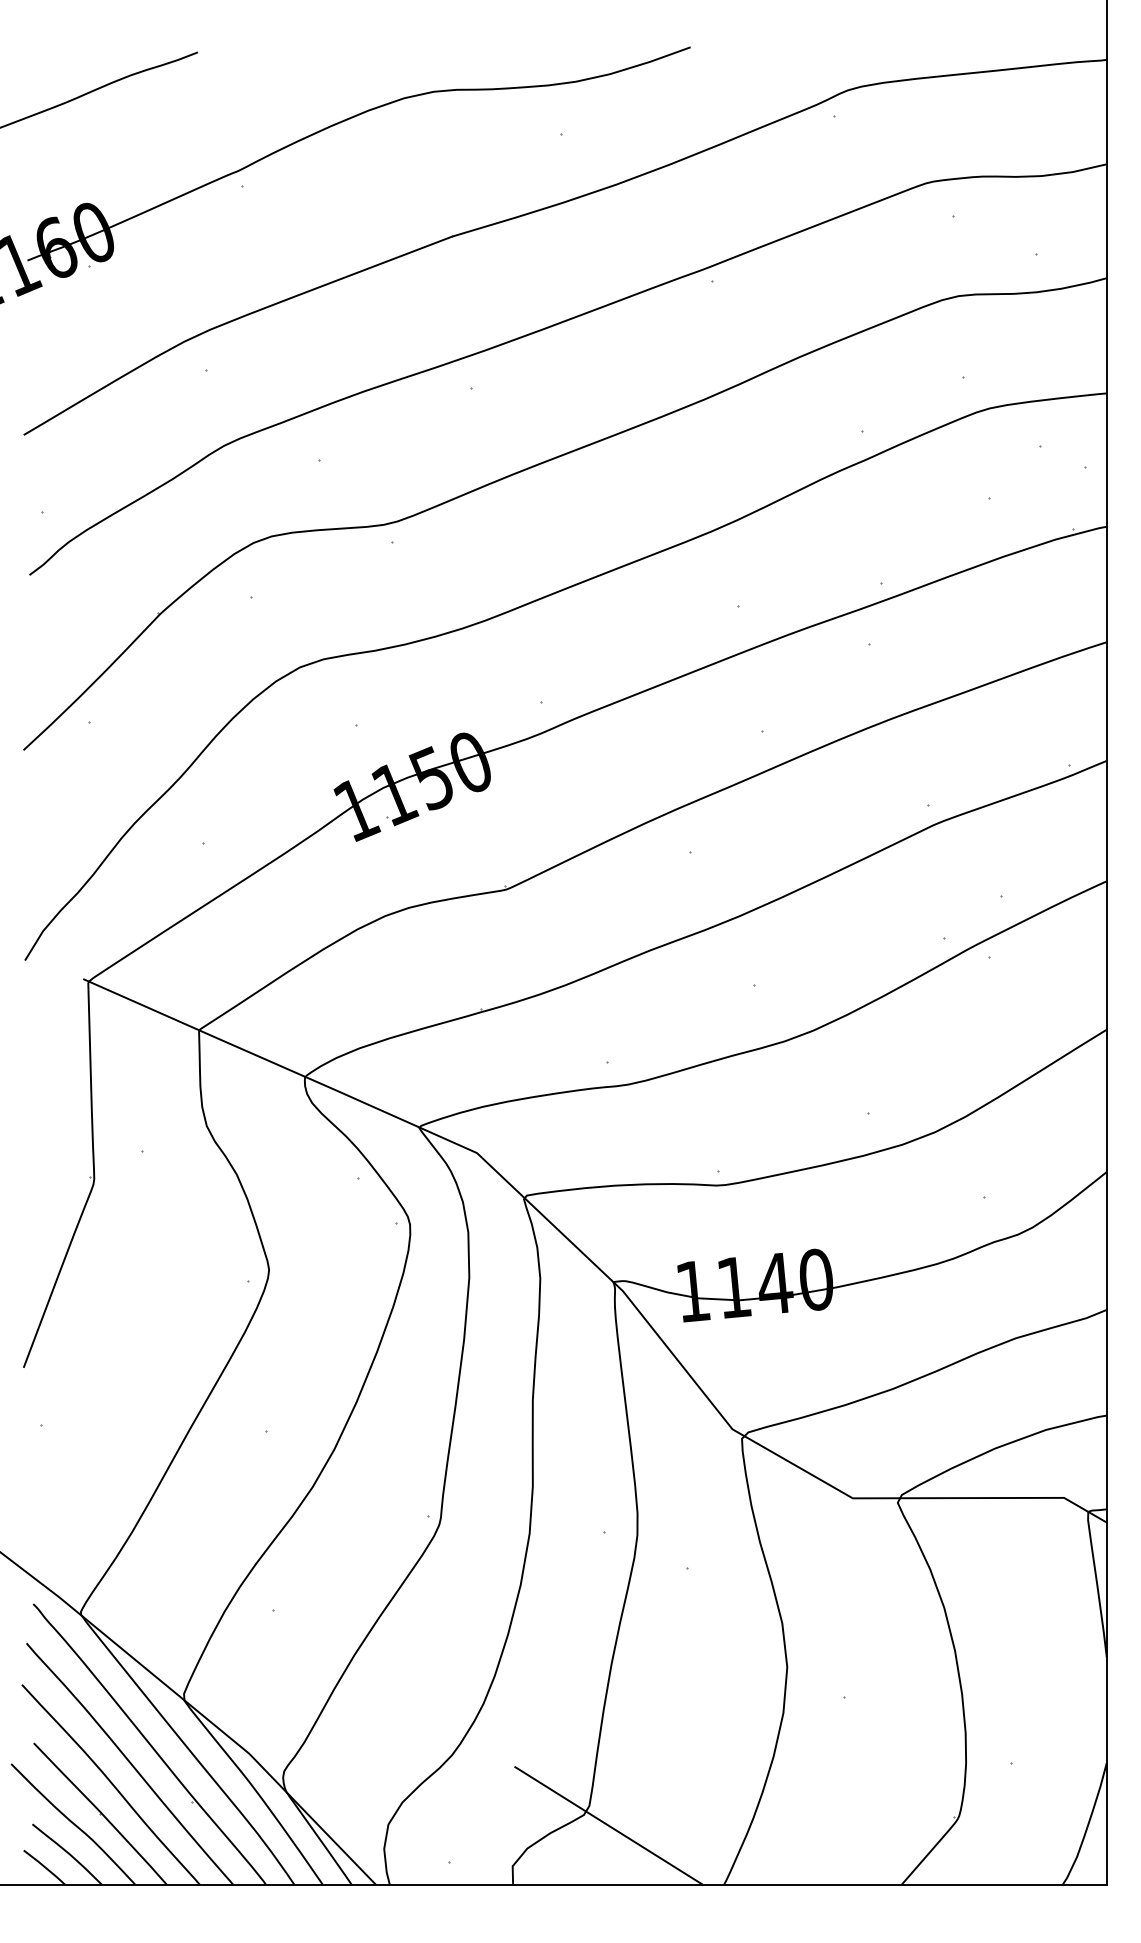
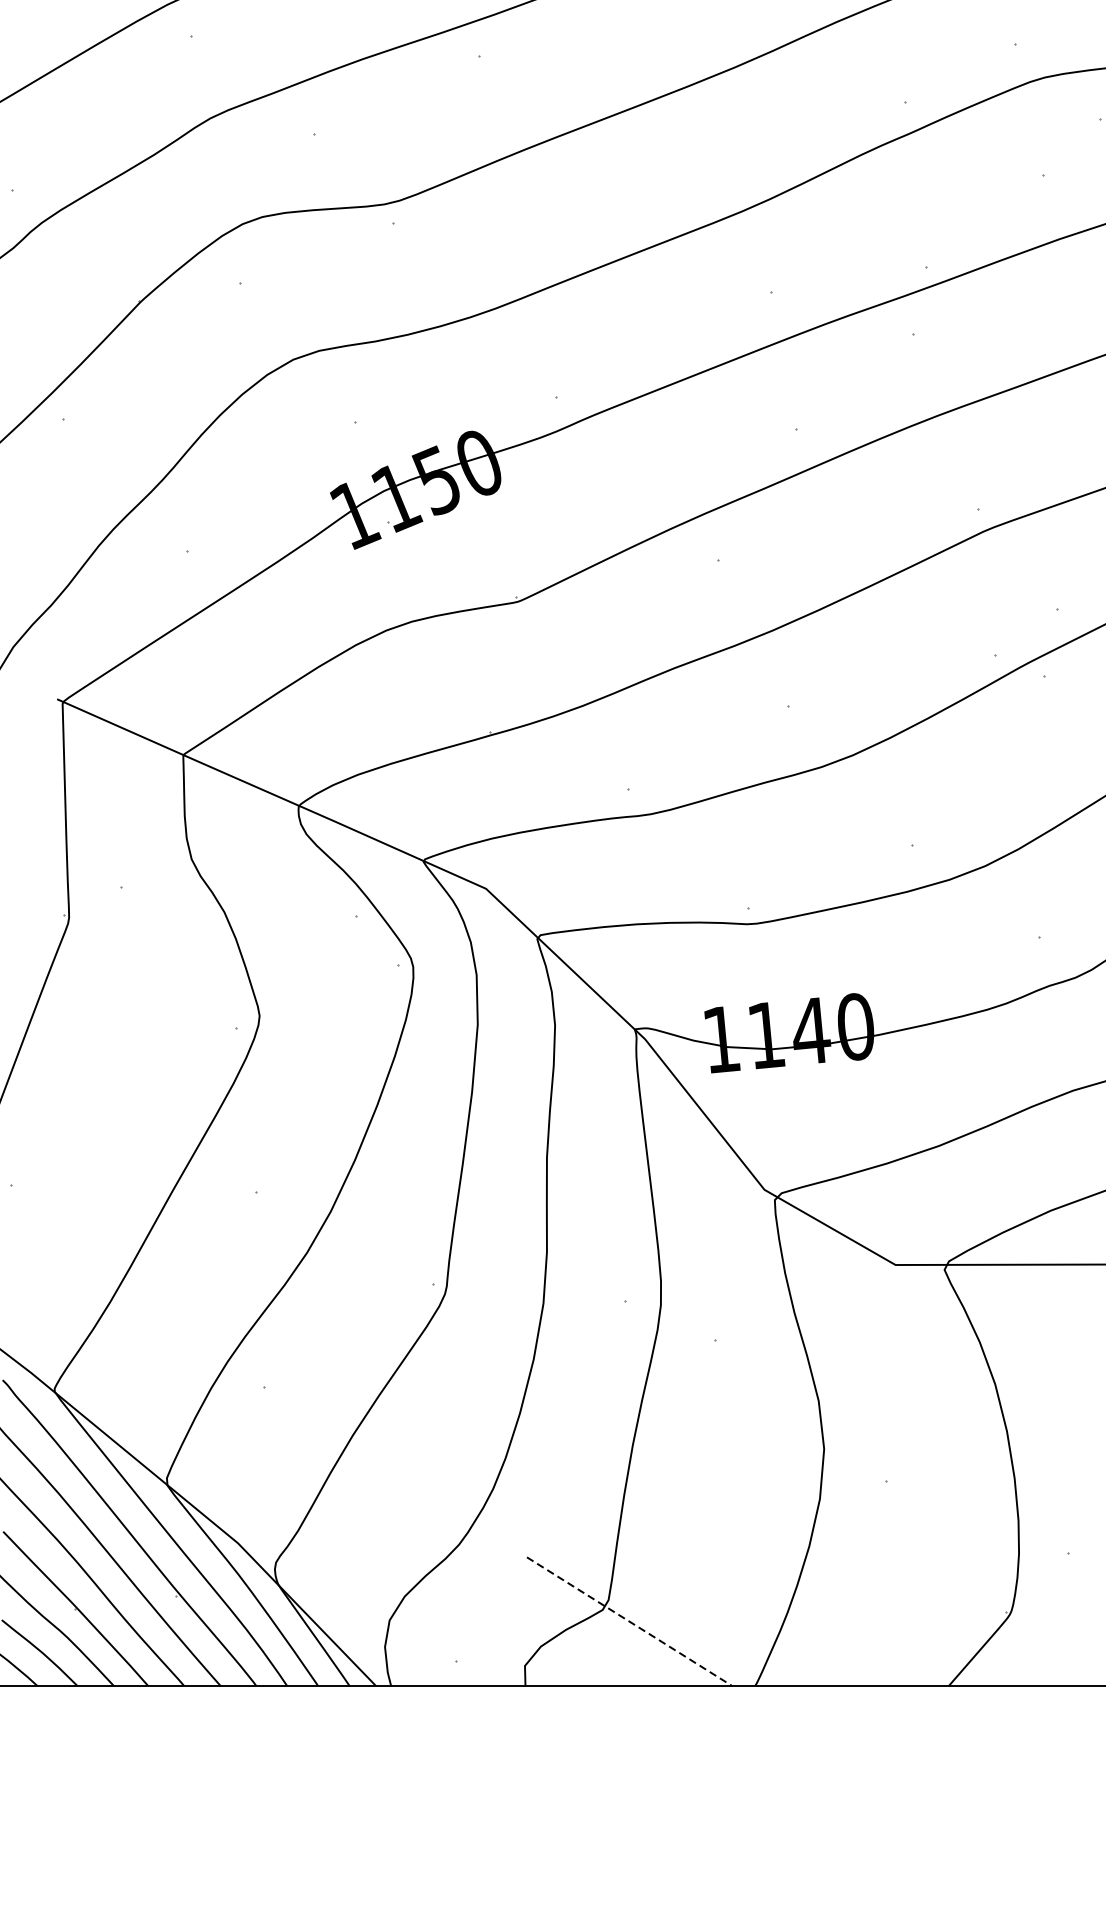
line: (609, 1825) -> (630, 1621), solid -> dashed

